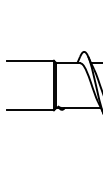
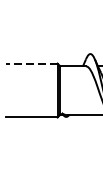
line: (30, 60) -> (32, 63), solid -> dashed

